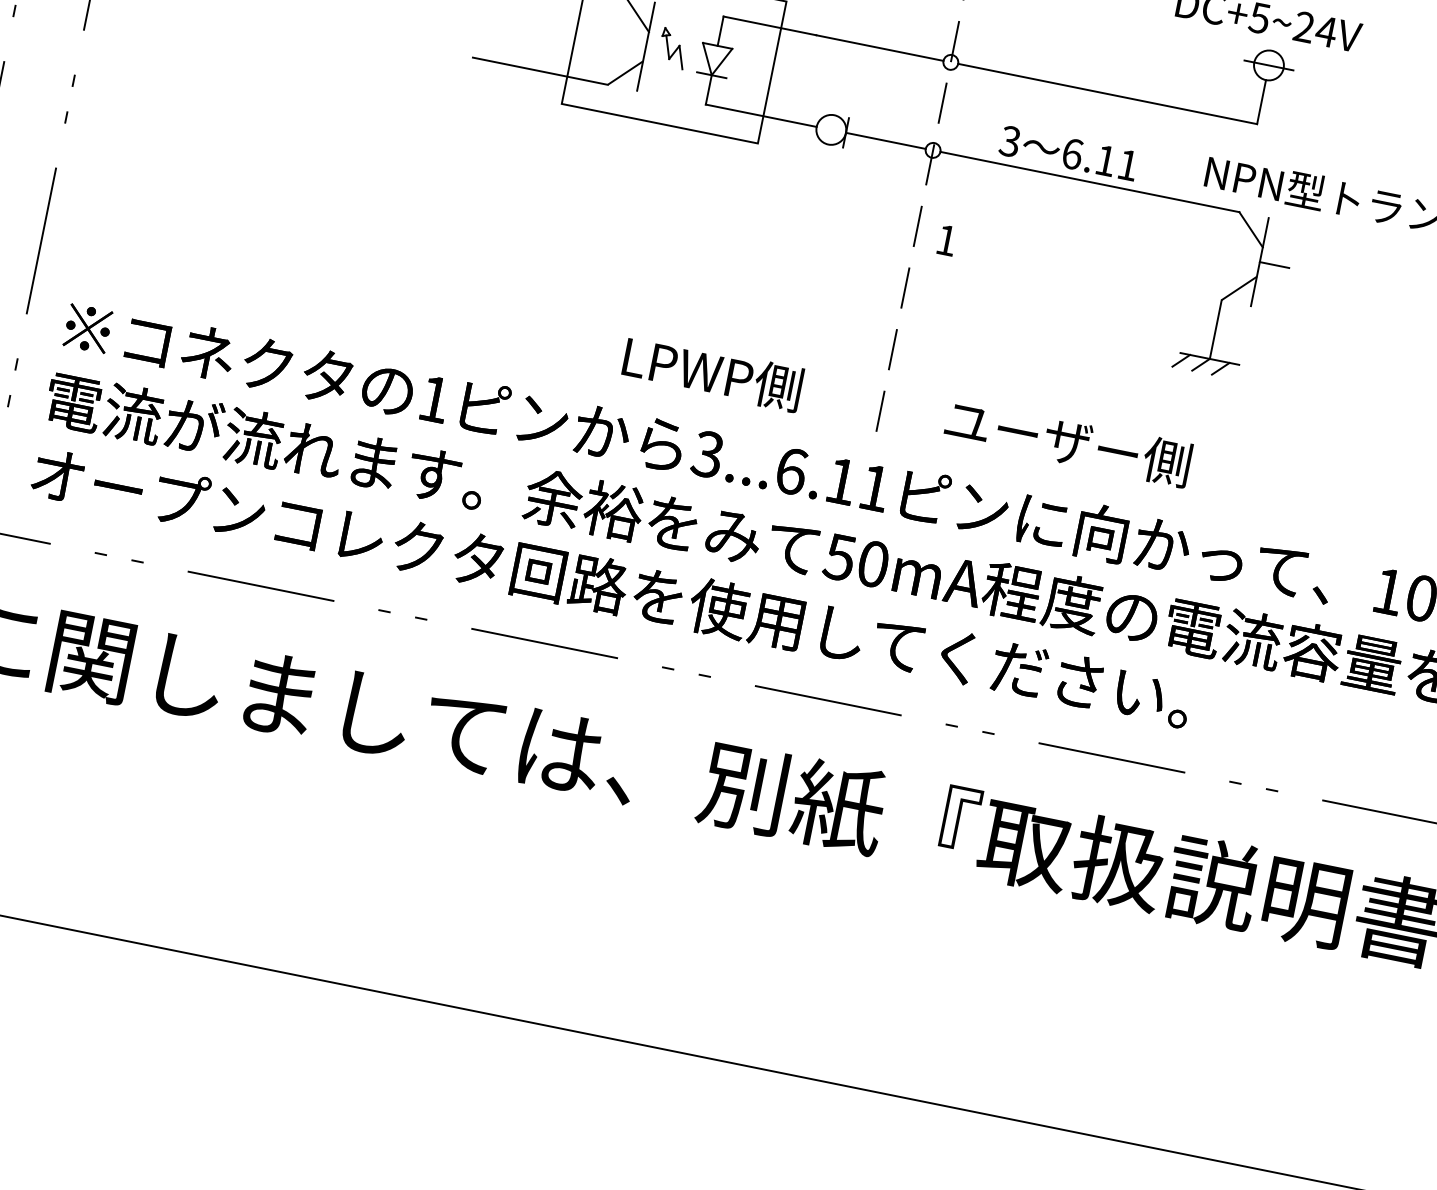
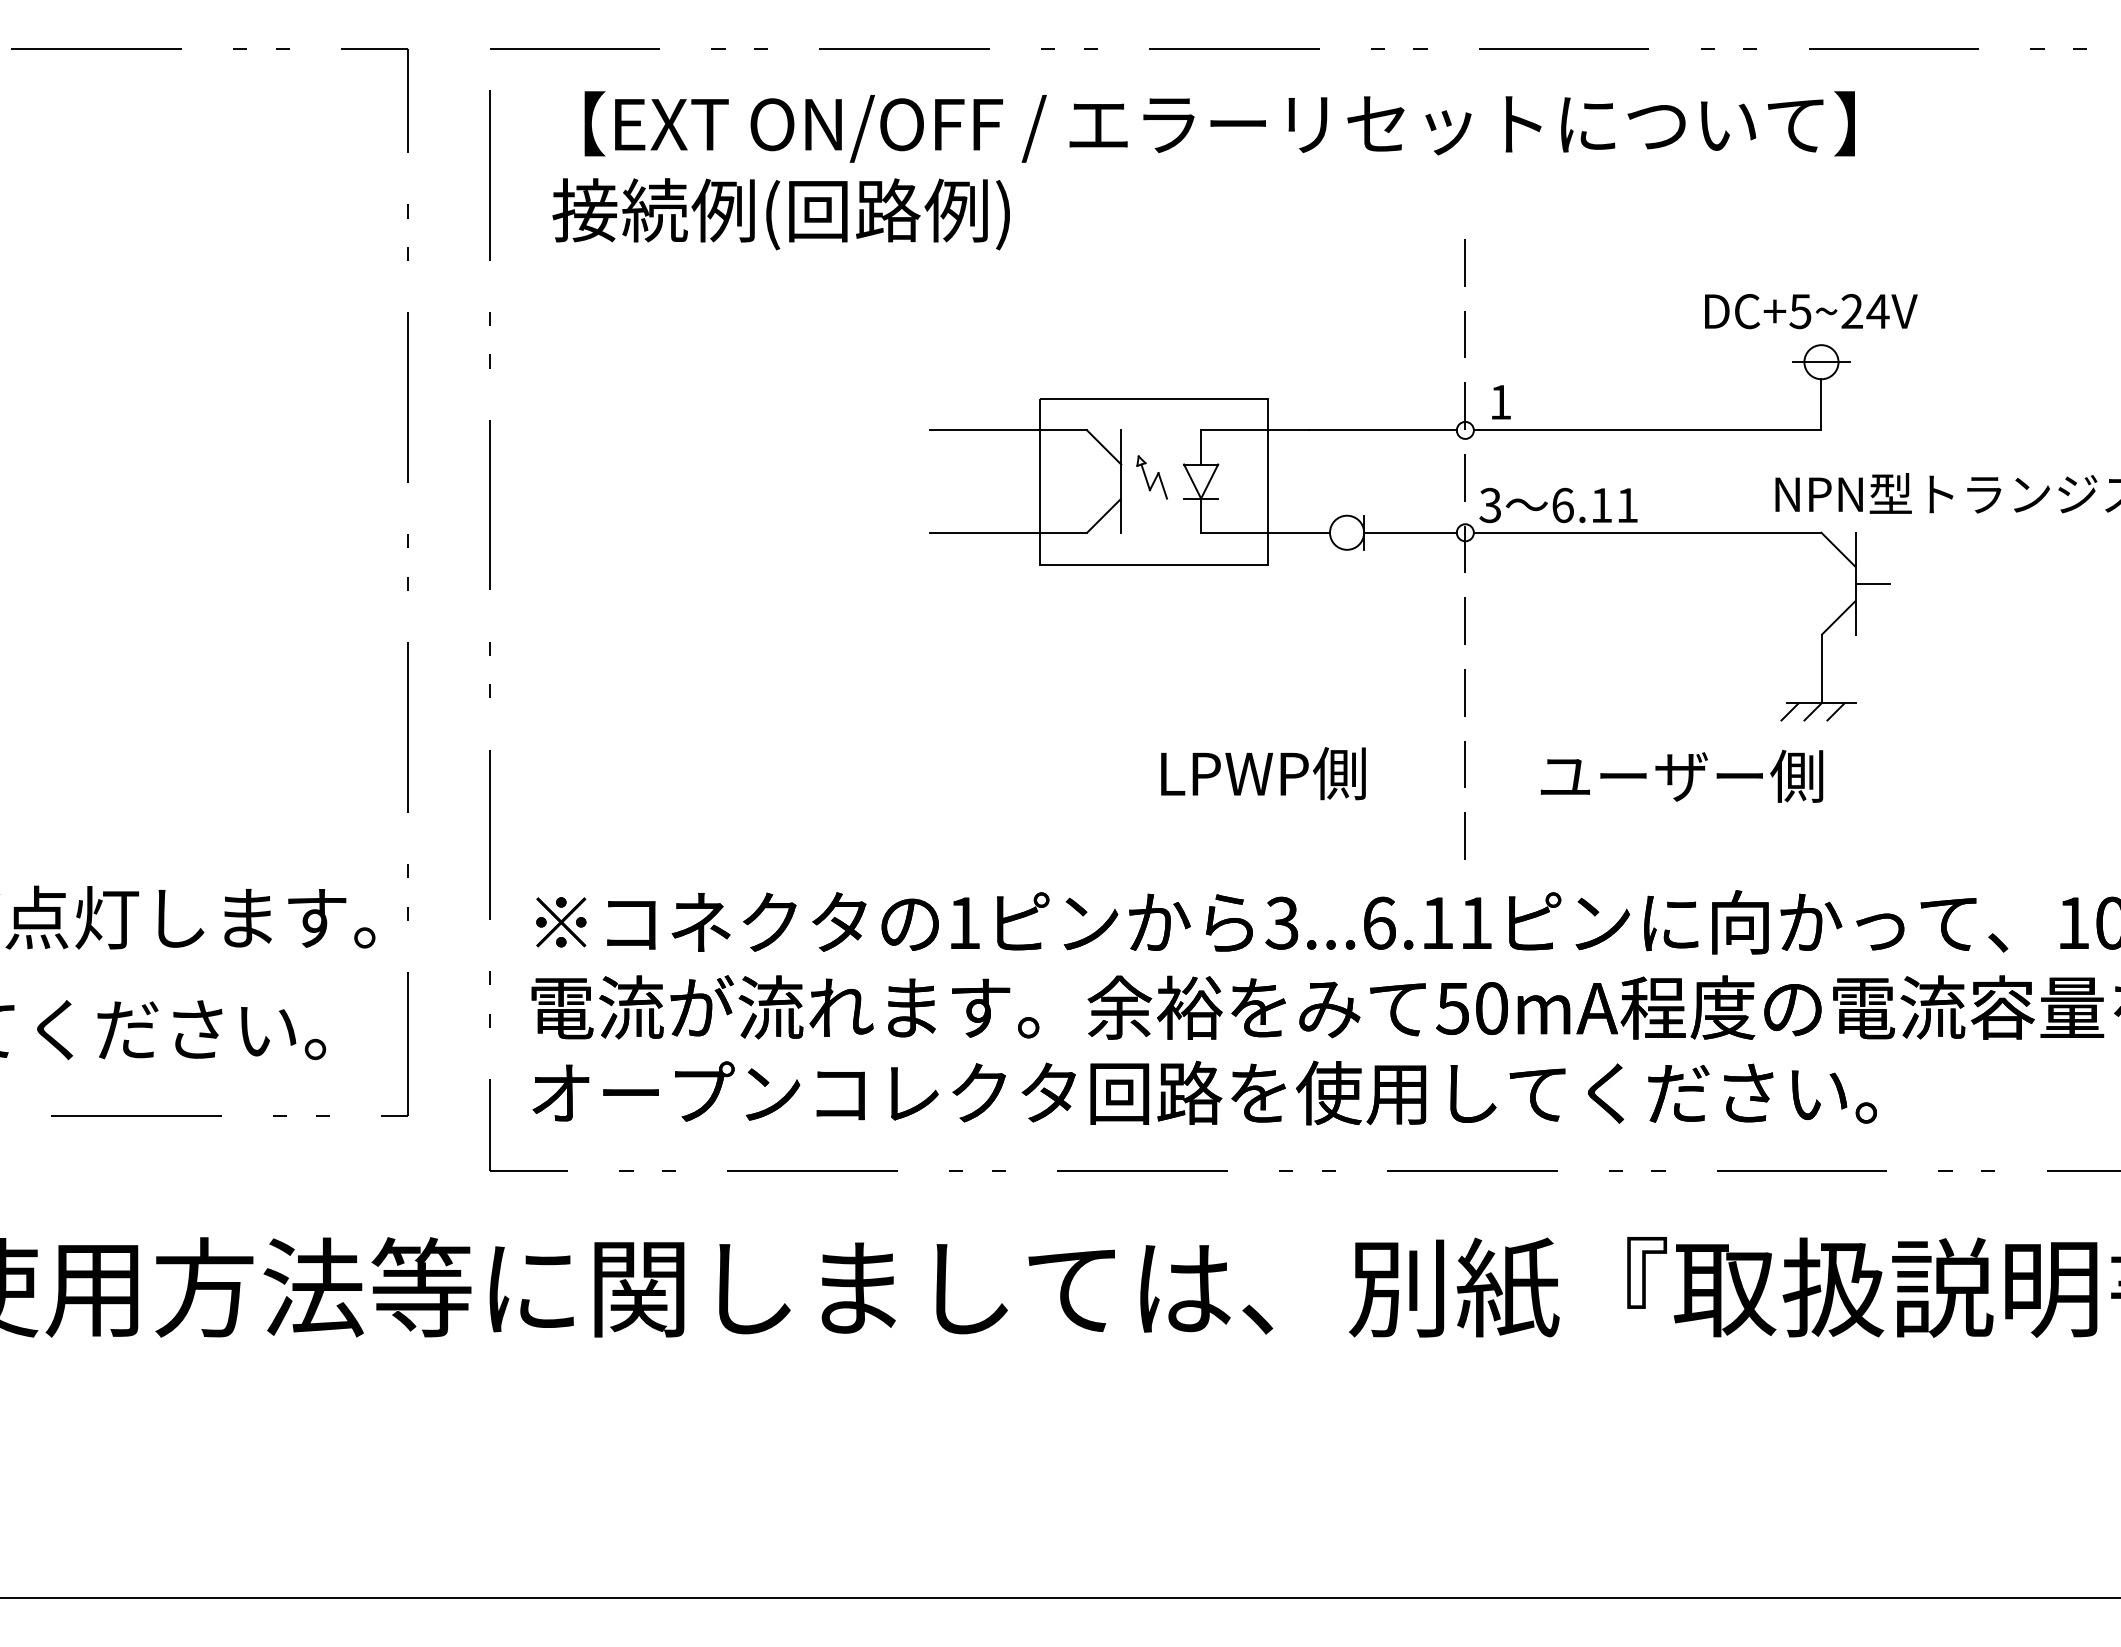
text: (1068, 153) -> (1558, 505), moved
text: (947, 240) -> (1501, 402), moved
text: (712, 373) -> (1263, 773), moved
text: (1067, 441) -> (1681, 775), moved

